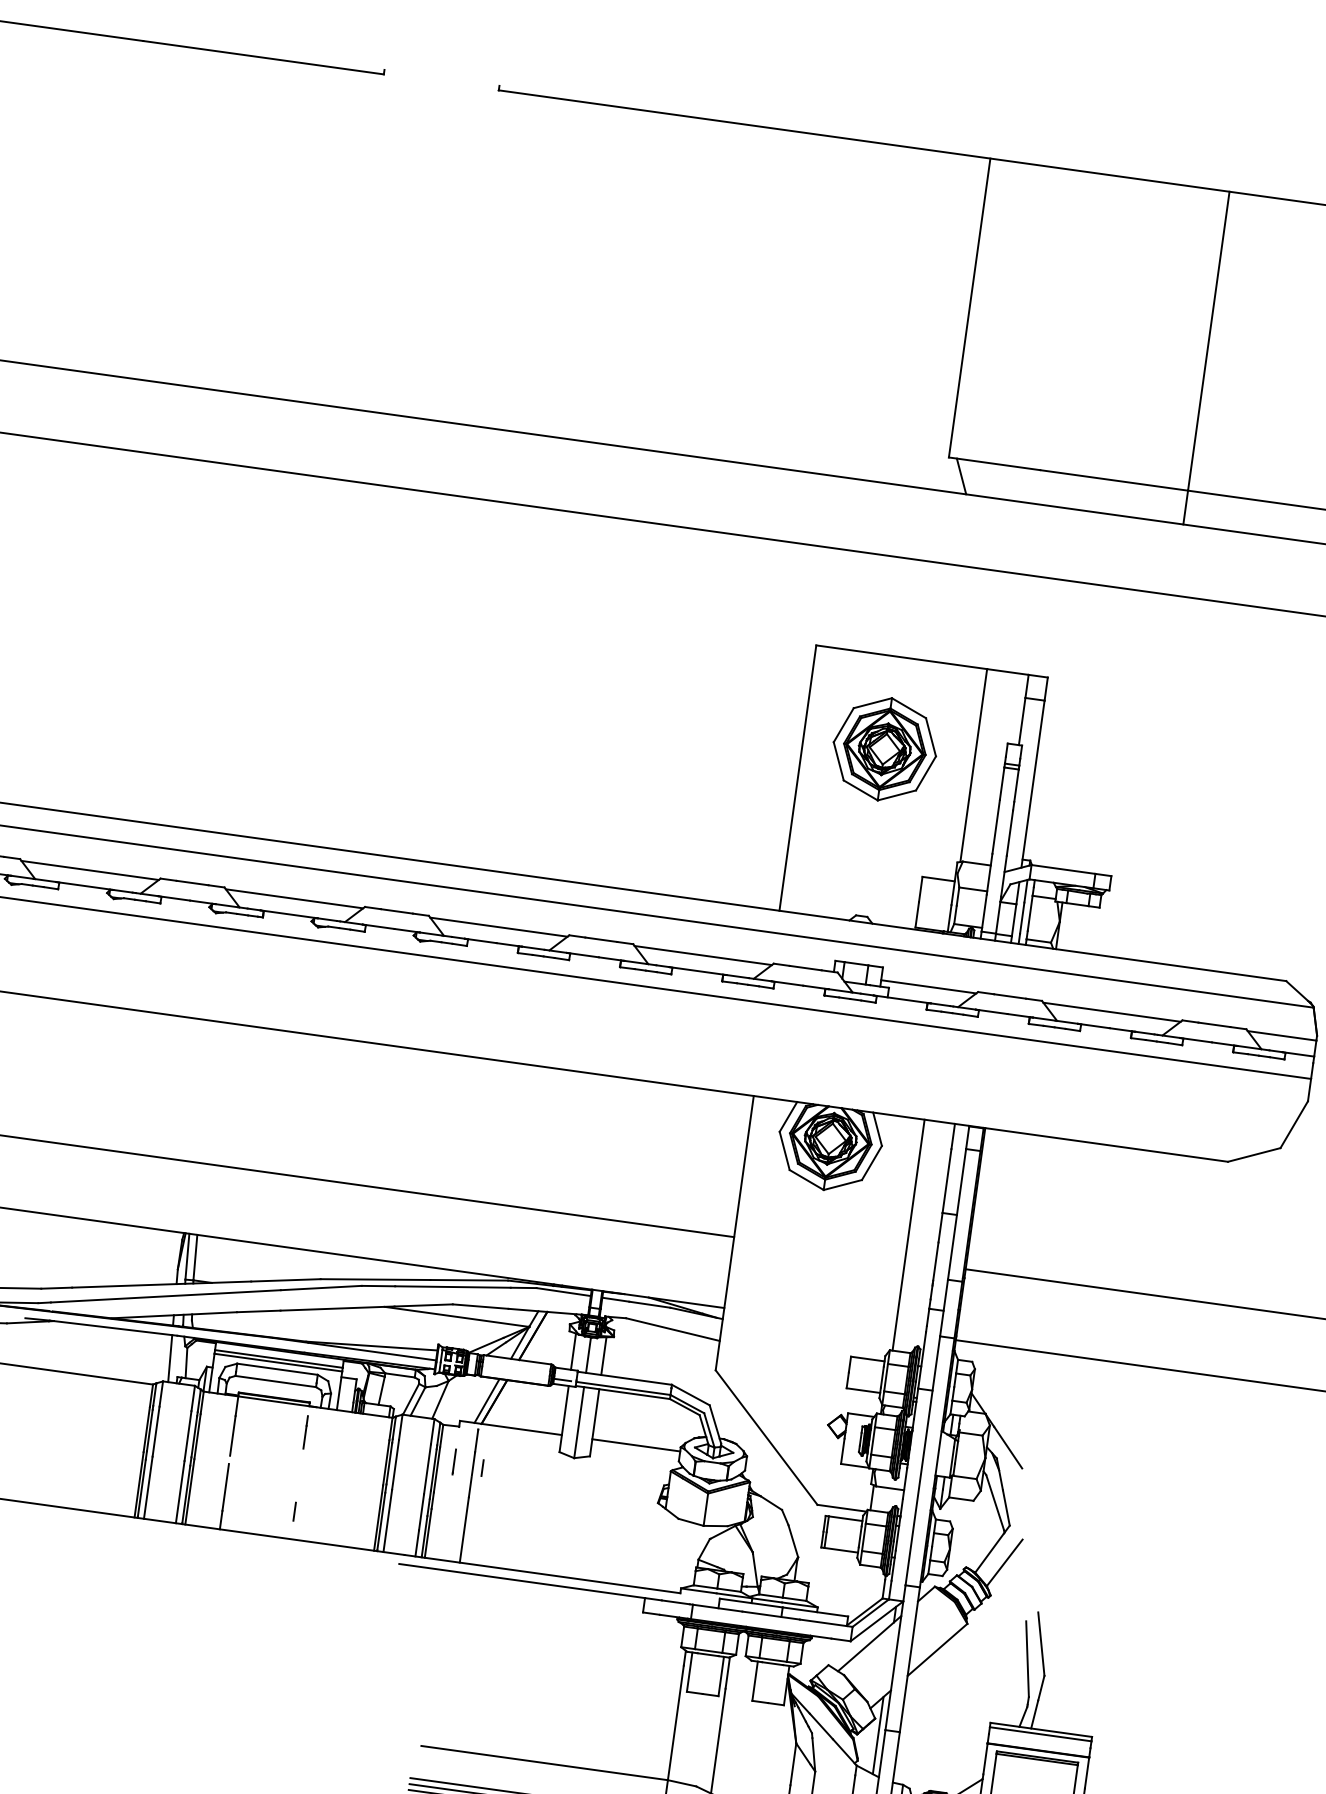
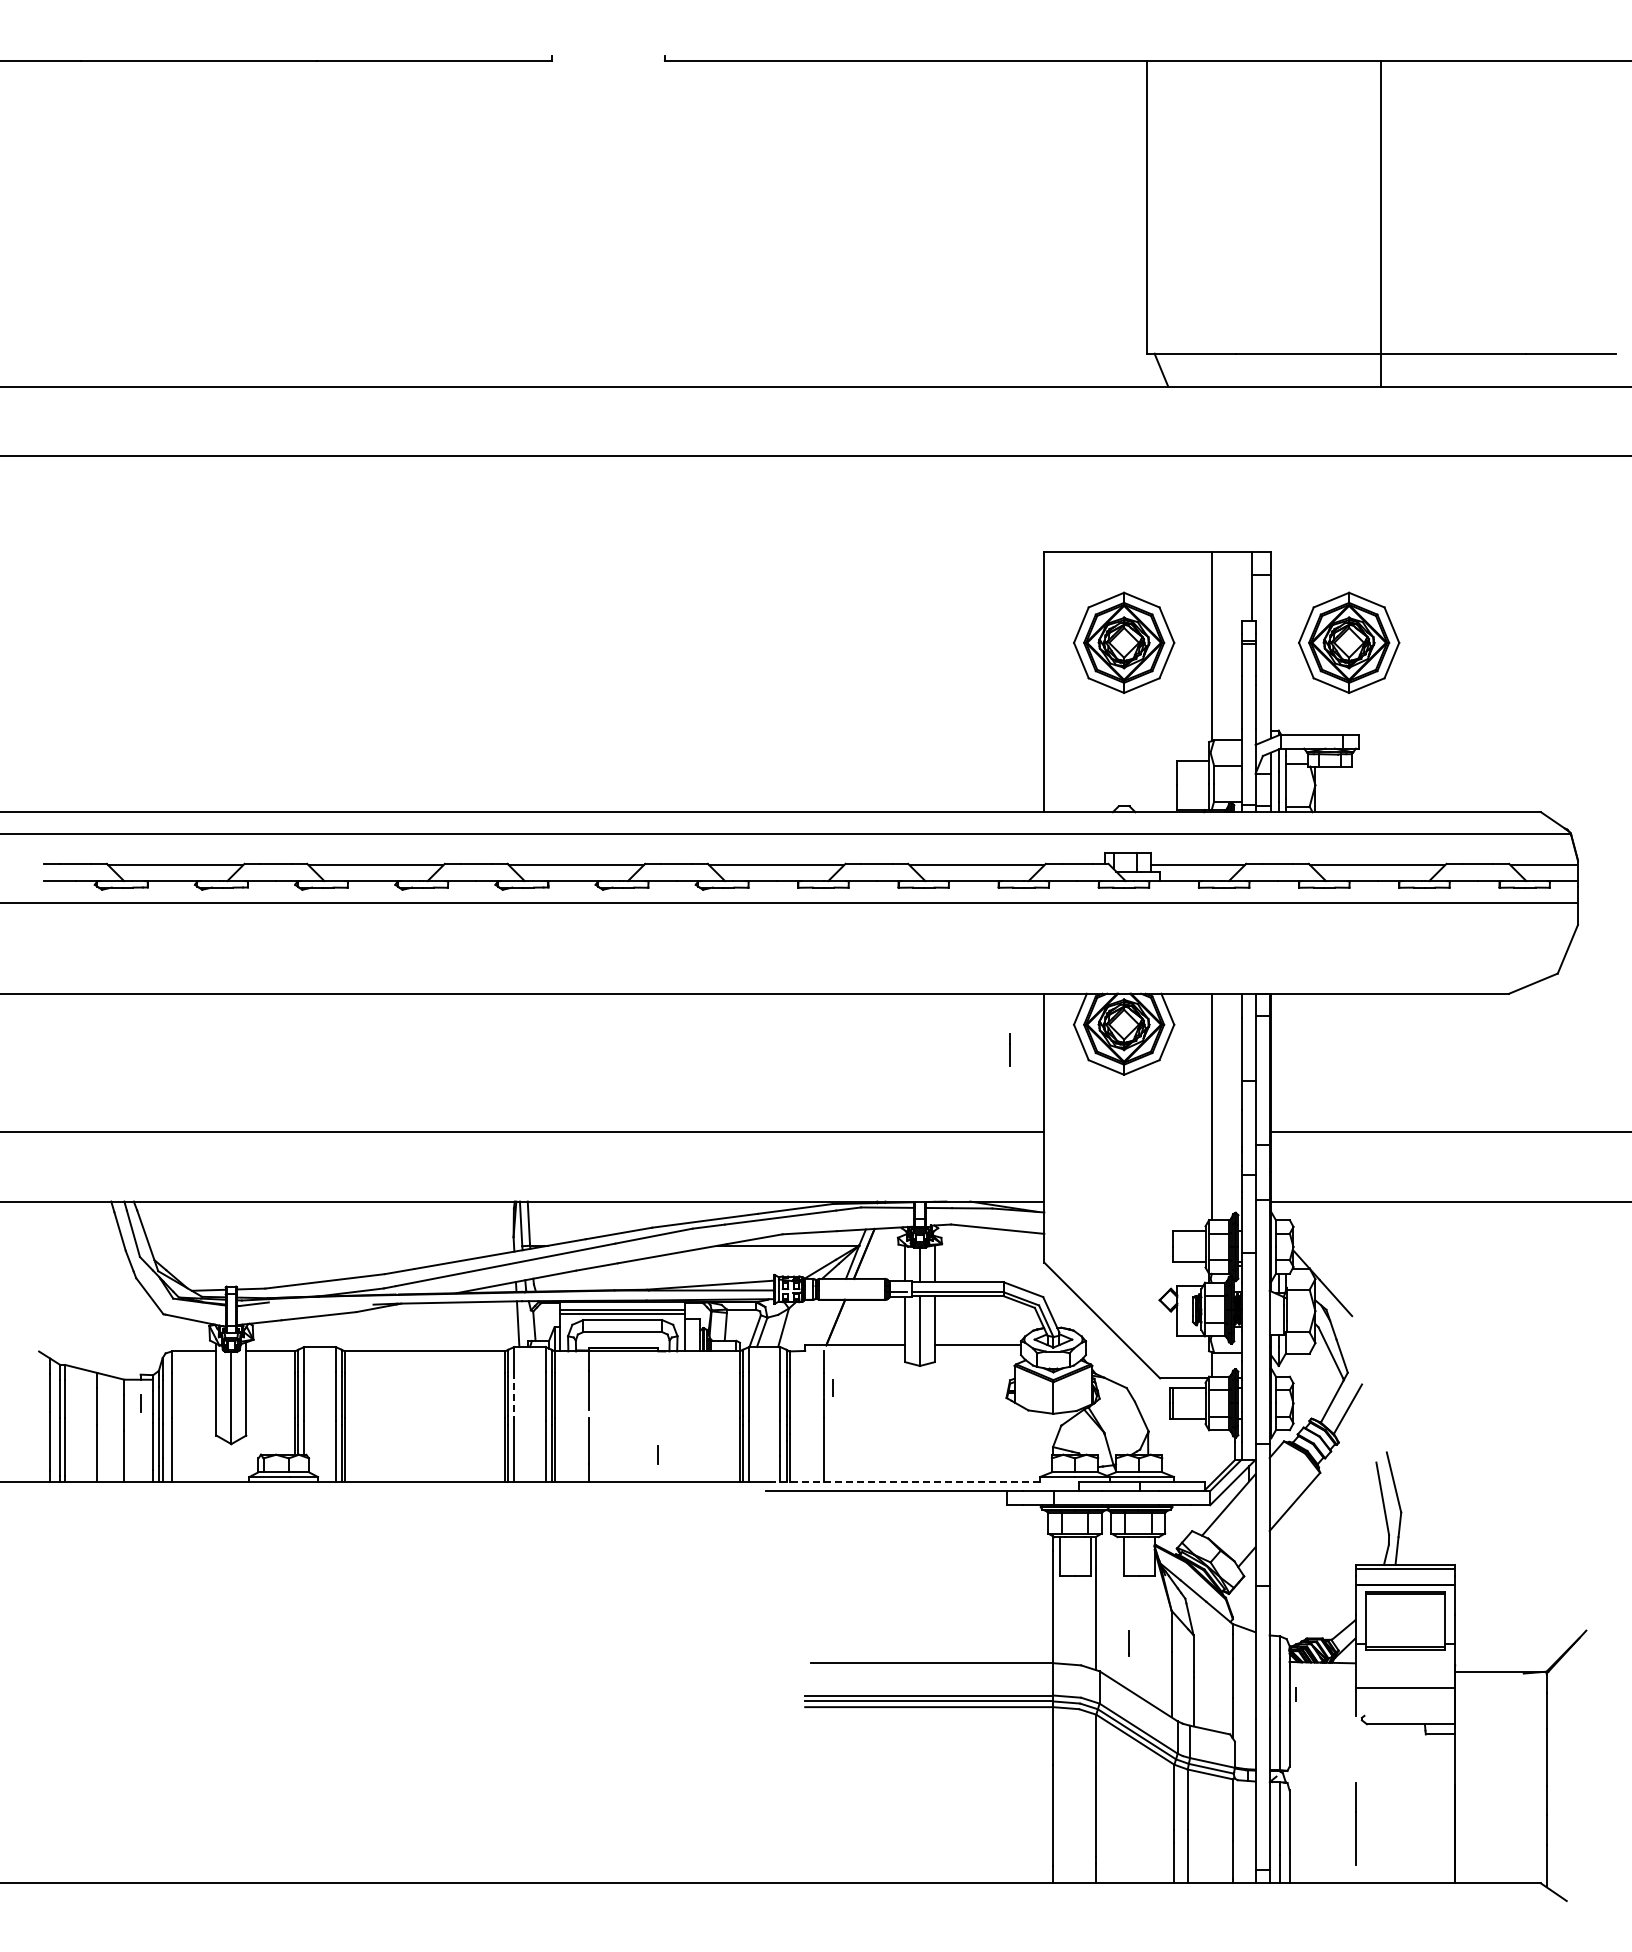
part: (1114, 780) -> (1349, 642), added
line: (487, 1400) -> (828, 1322), removed
line: (156, 1431) -> (514, 1396), solid -> dashed
line: (304, 1431) -> (1009, 1049), moved
line: (453, 1461) -> (1128, 1643), moved
line: (542, 1573) -> (904, 1481), solid -> dashed
line: (878, 1735) -> (1249, 1592), removed

